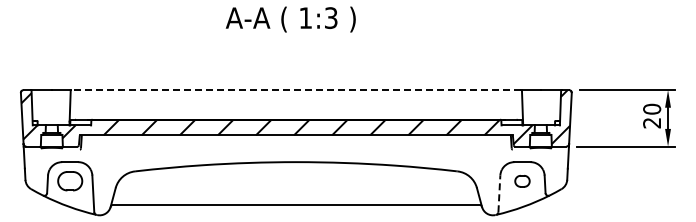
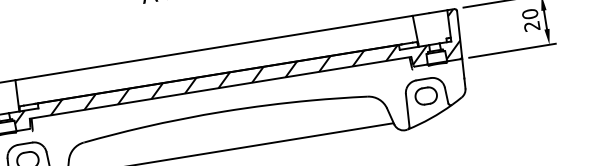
line: (295, 90) -> (213, 48), dashed -> solid
part: (522, 181) -> (426, 96), size x1.67
line: (499, 193) -> (407, 110), dashed -> solid

